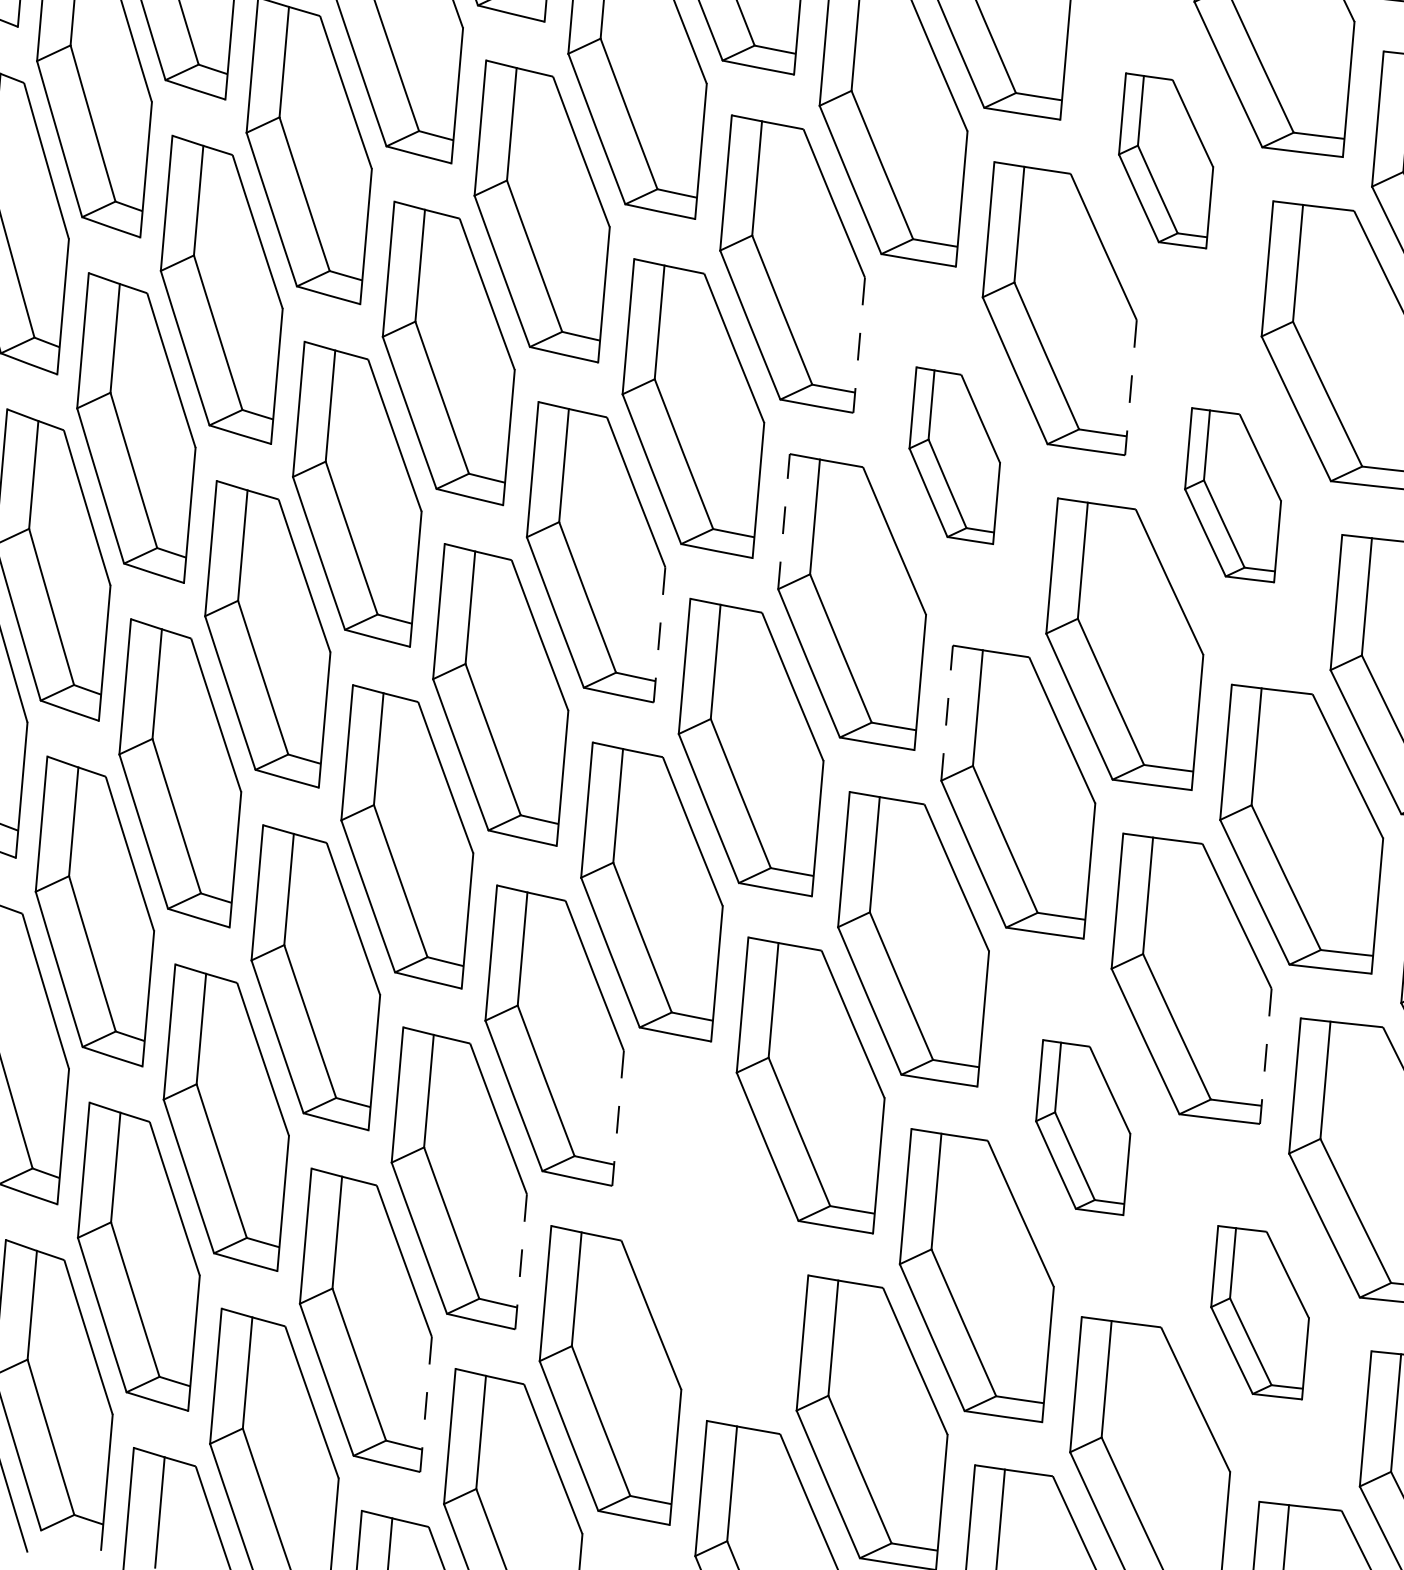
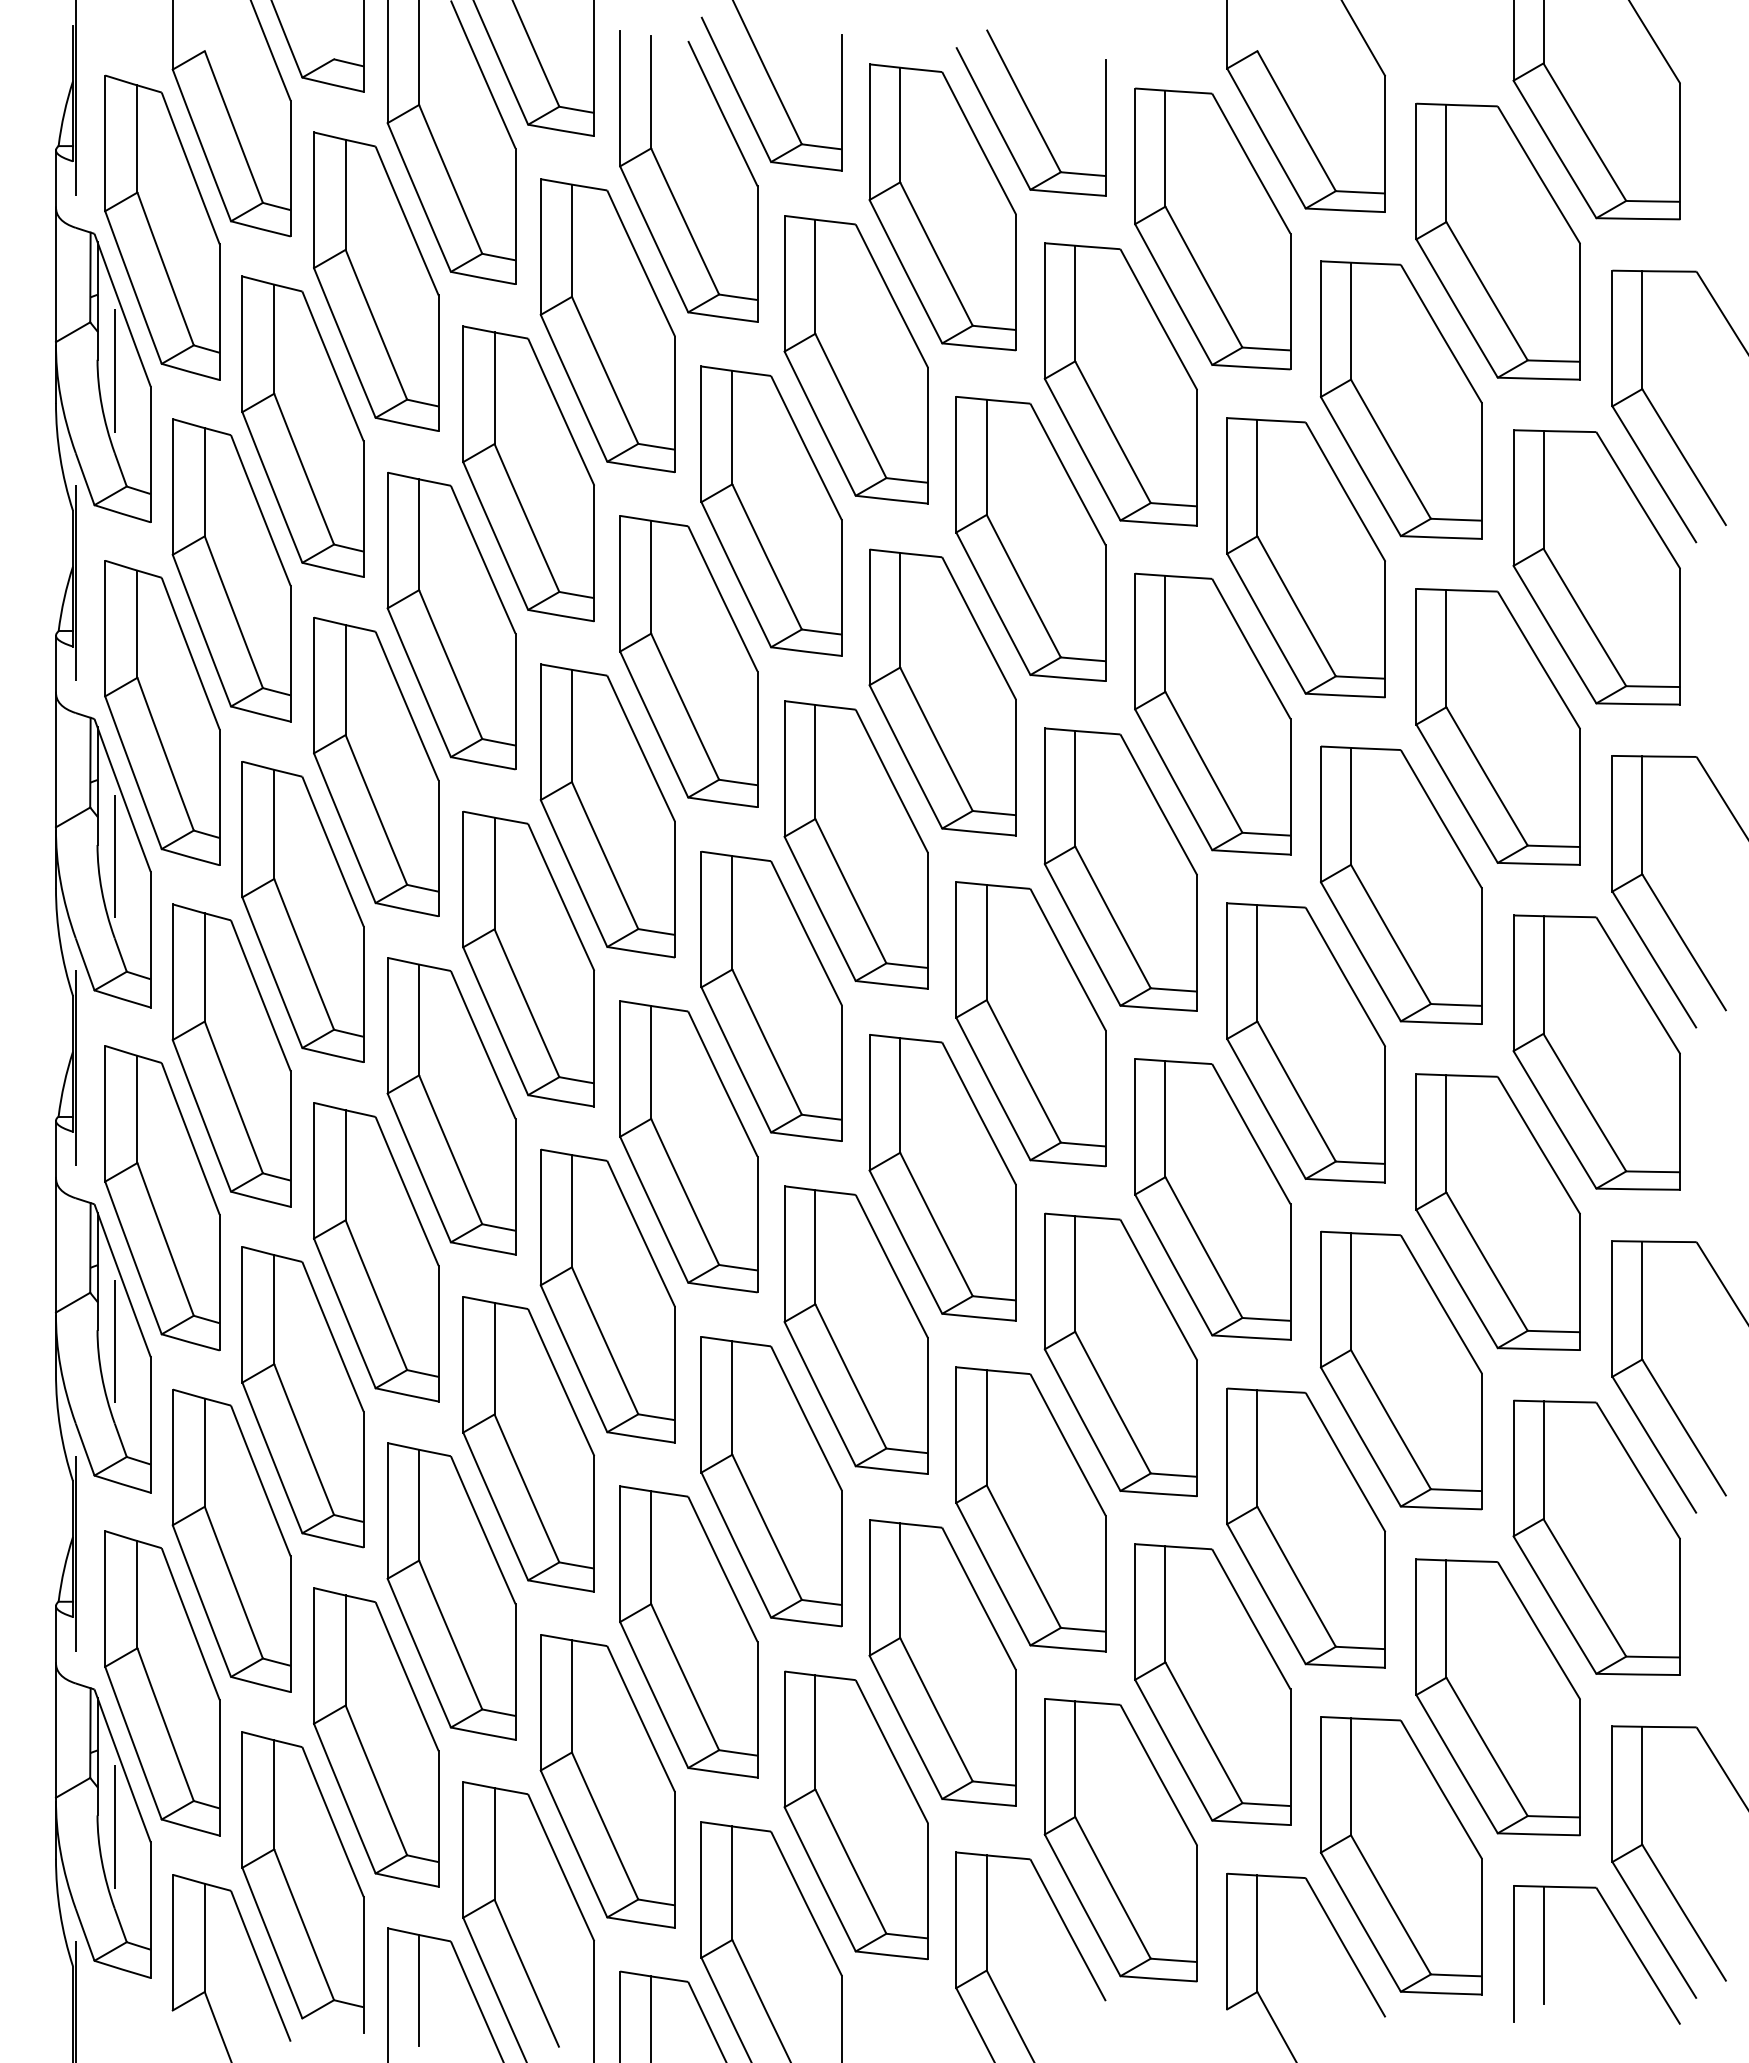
part: (1165, 160) -> (1305, 557), size x1.67
line: (859, 345) -> (1016, 767), dashed -> solid
line: (1130, 387) -> (1290, 786), dashed -> solid
part: (954, 455) -> (1120, 869), size x1.67
part: (1233, 494) -> (1401, 884), size x1.67
line: (784, 521) -> (956, 949), dashed -> solid
line: (659, 634) -> (841, 1073), dashed -> solid
line: (947, 712) -> (1135, 1126), dashed -> solid
line: (1266, 1056) -> (1482, 1441), dashed -> solid
line: (617, 1118) -> (841, 1558), dashed -> solid
part: (1082, 1126) -> (1305, 1527), size x1.67
part: (709, 1230) -> (942, 1662), added
line: (521, 1261) -> (757, 1709), dashed -> solid
part: (1259, 1312) -> (1497, 1697), size x1.67
line: (426, 1404) -> (675, 1860), dashed -> solid

